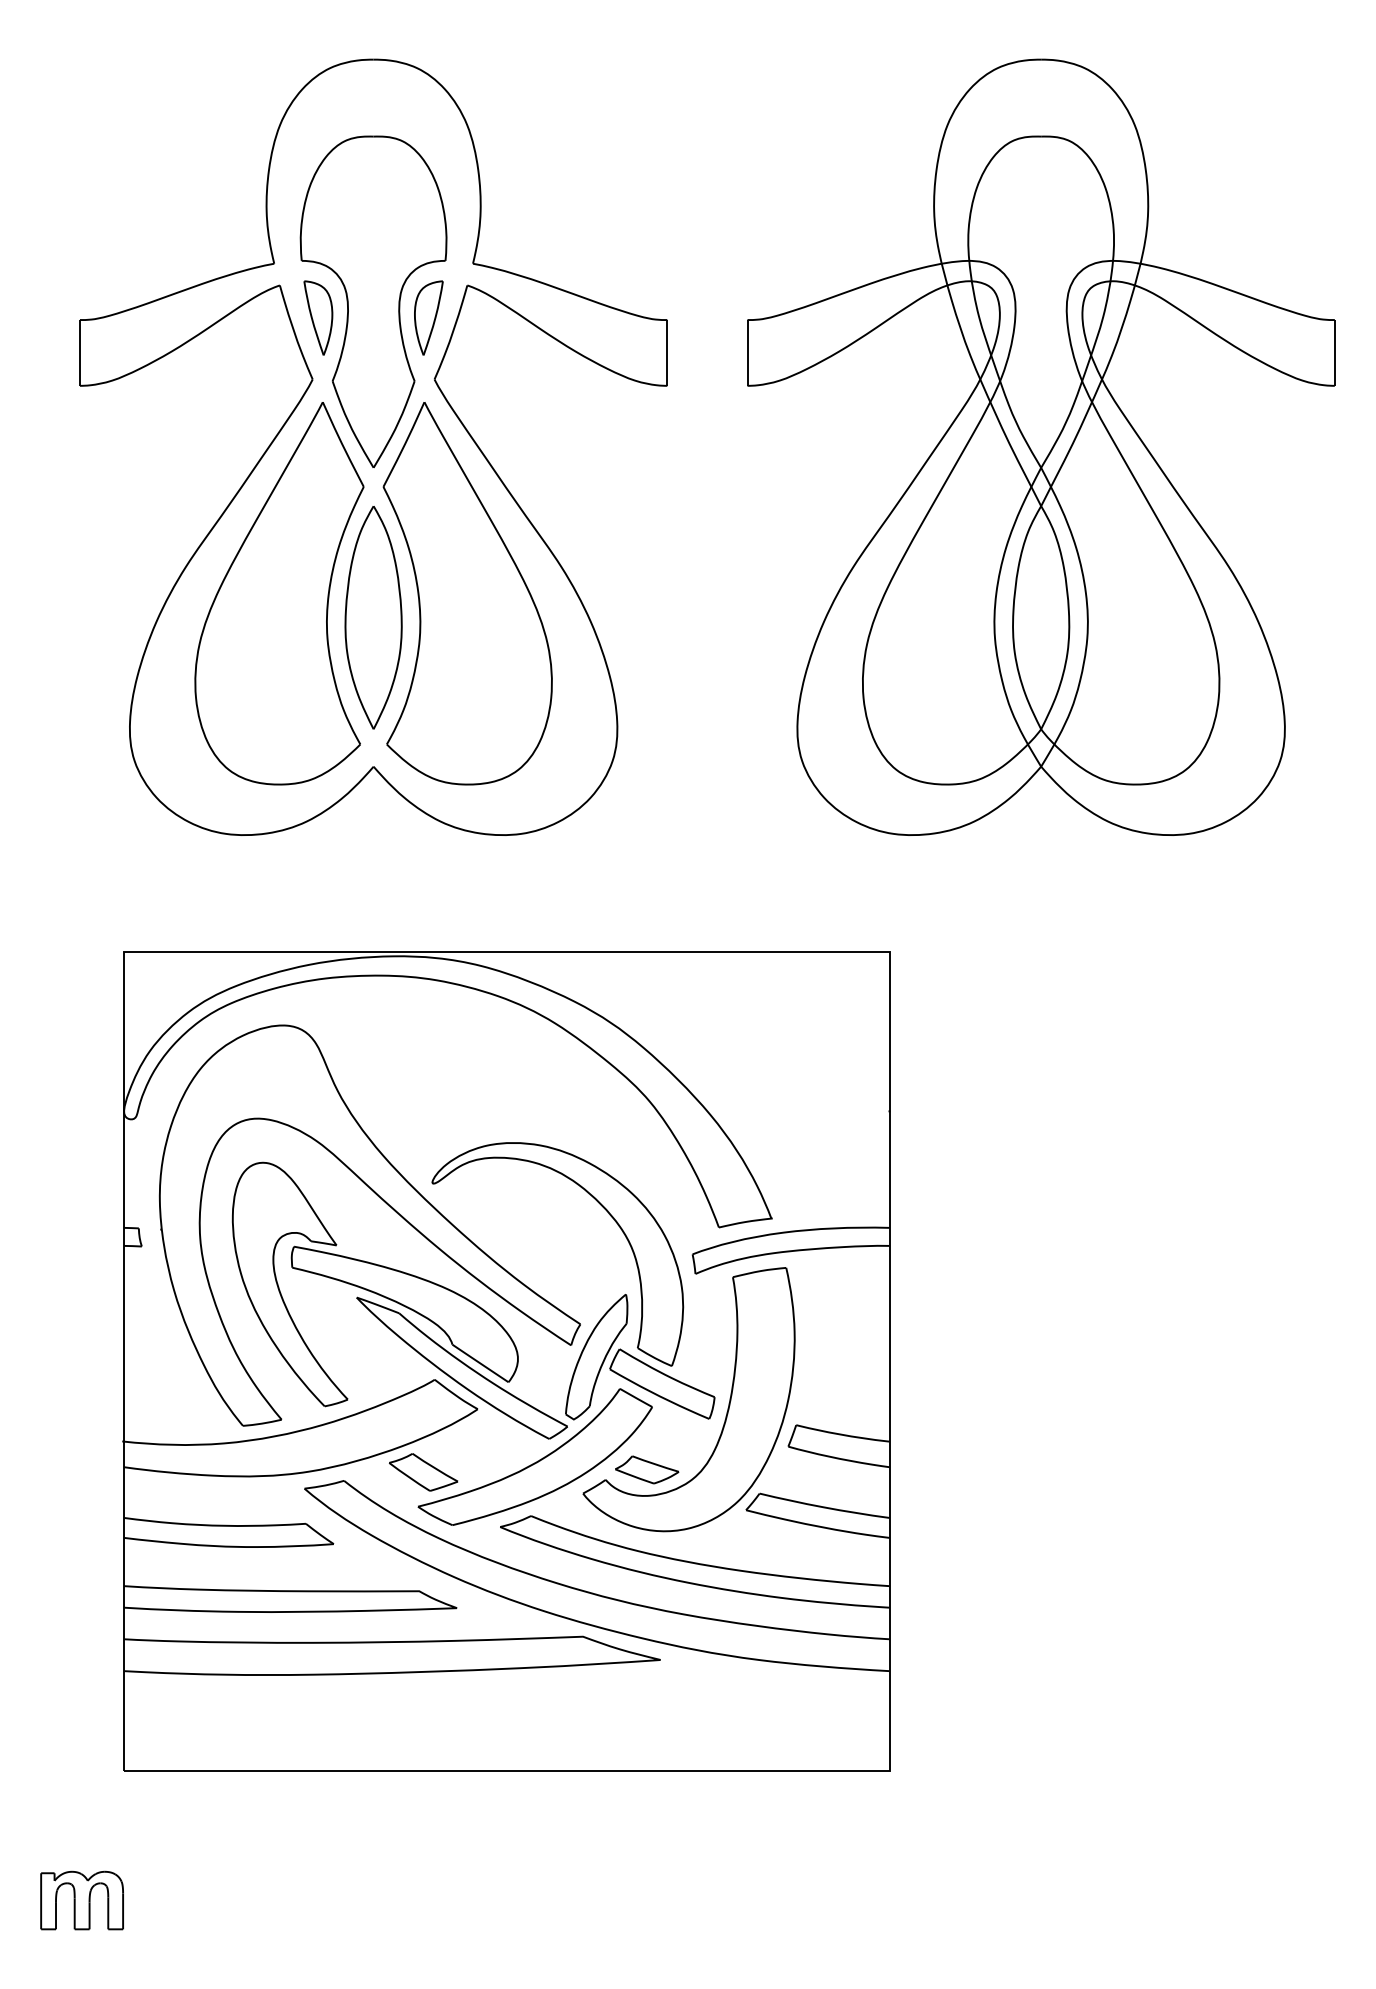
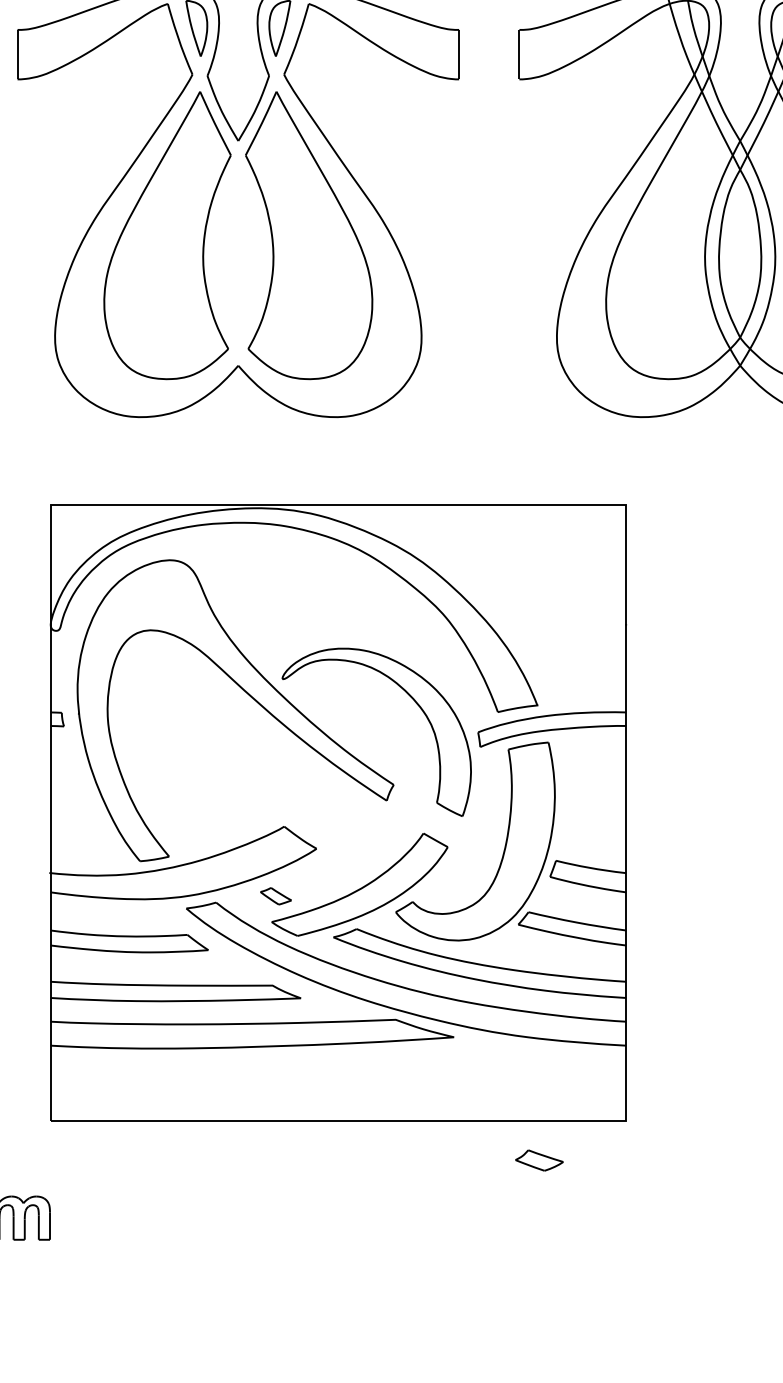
part: (373, 617) -> (238, 253), removed
part: (473, 1300) -> (313, 767), removed
part: (647, 1469) -> (539, 1160), moved
part: (423, 1472) -> (275, 896), size x0.6

